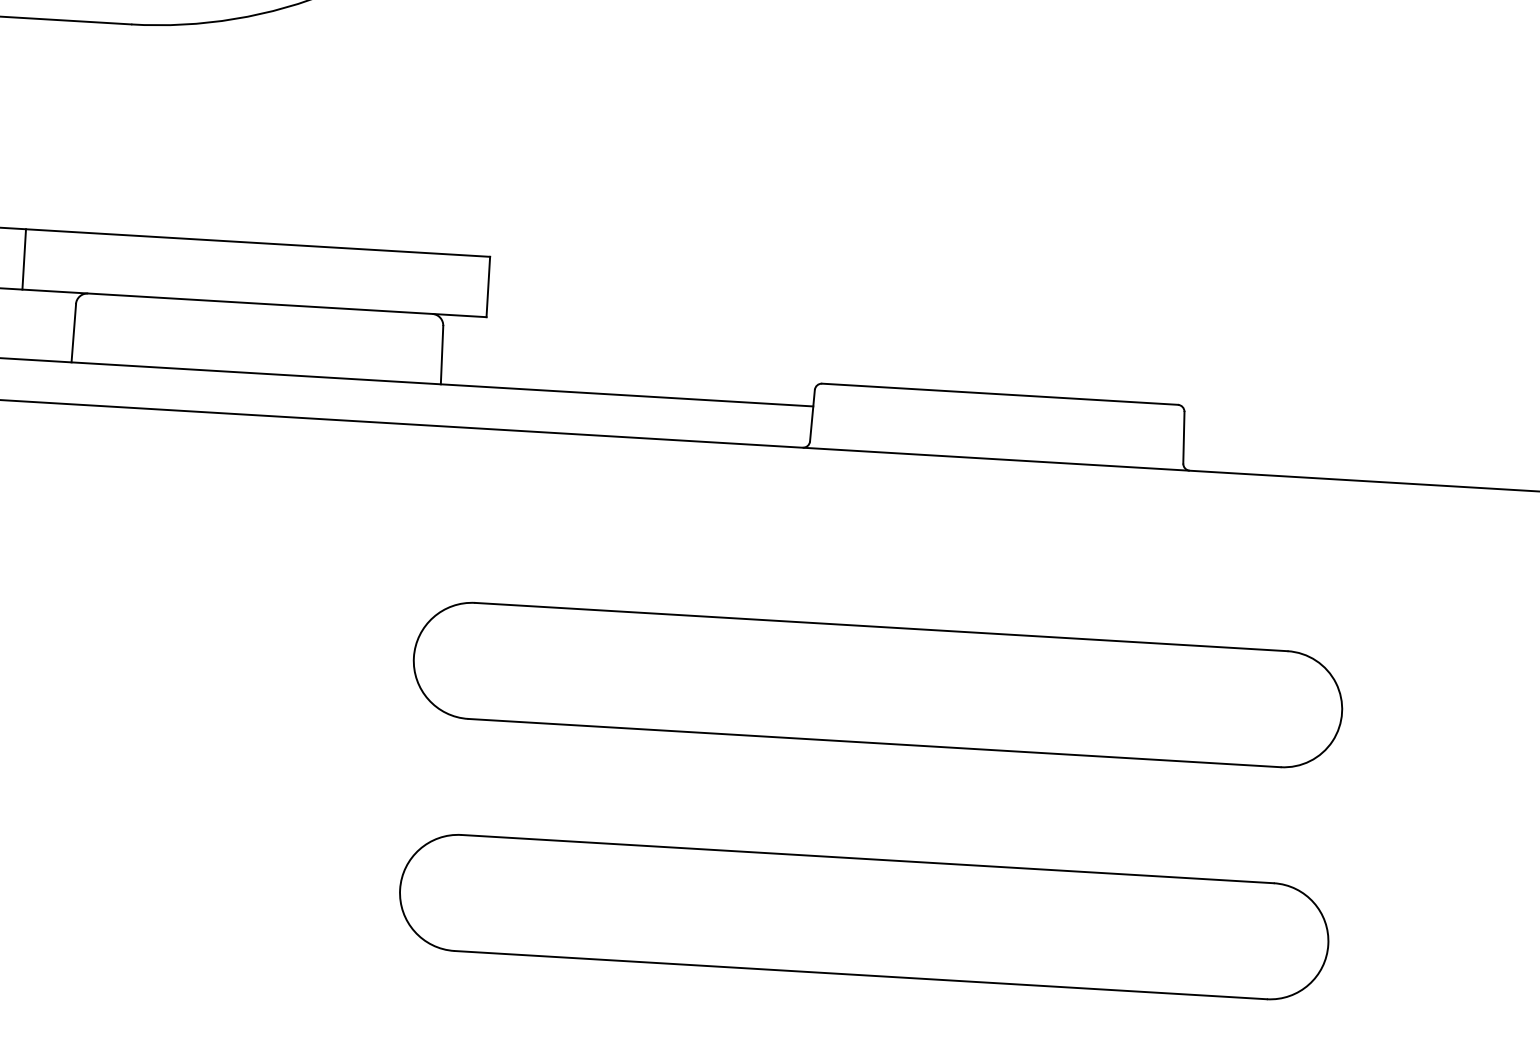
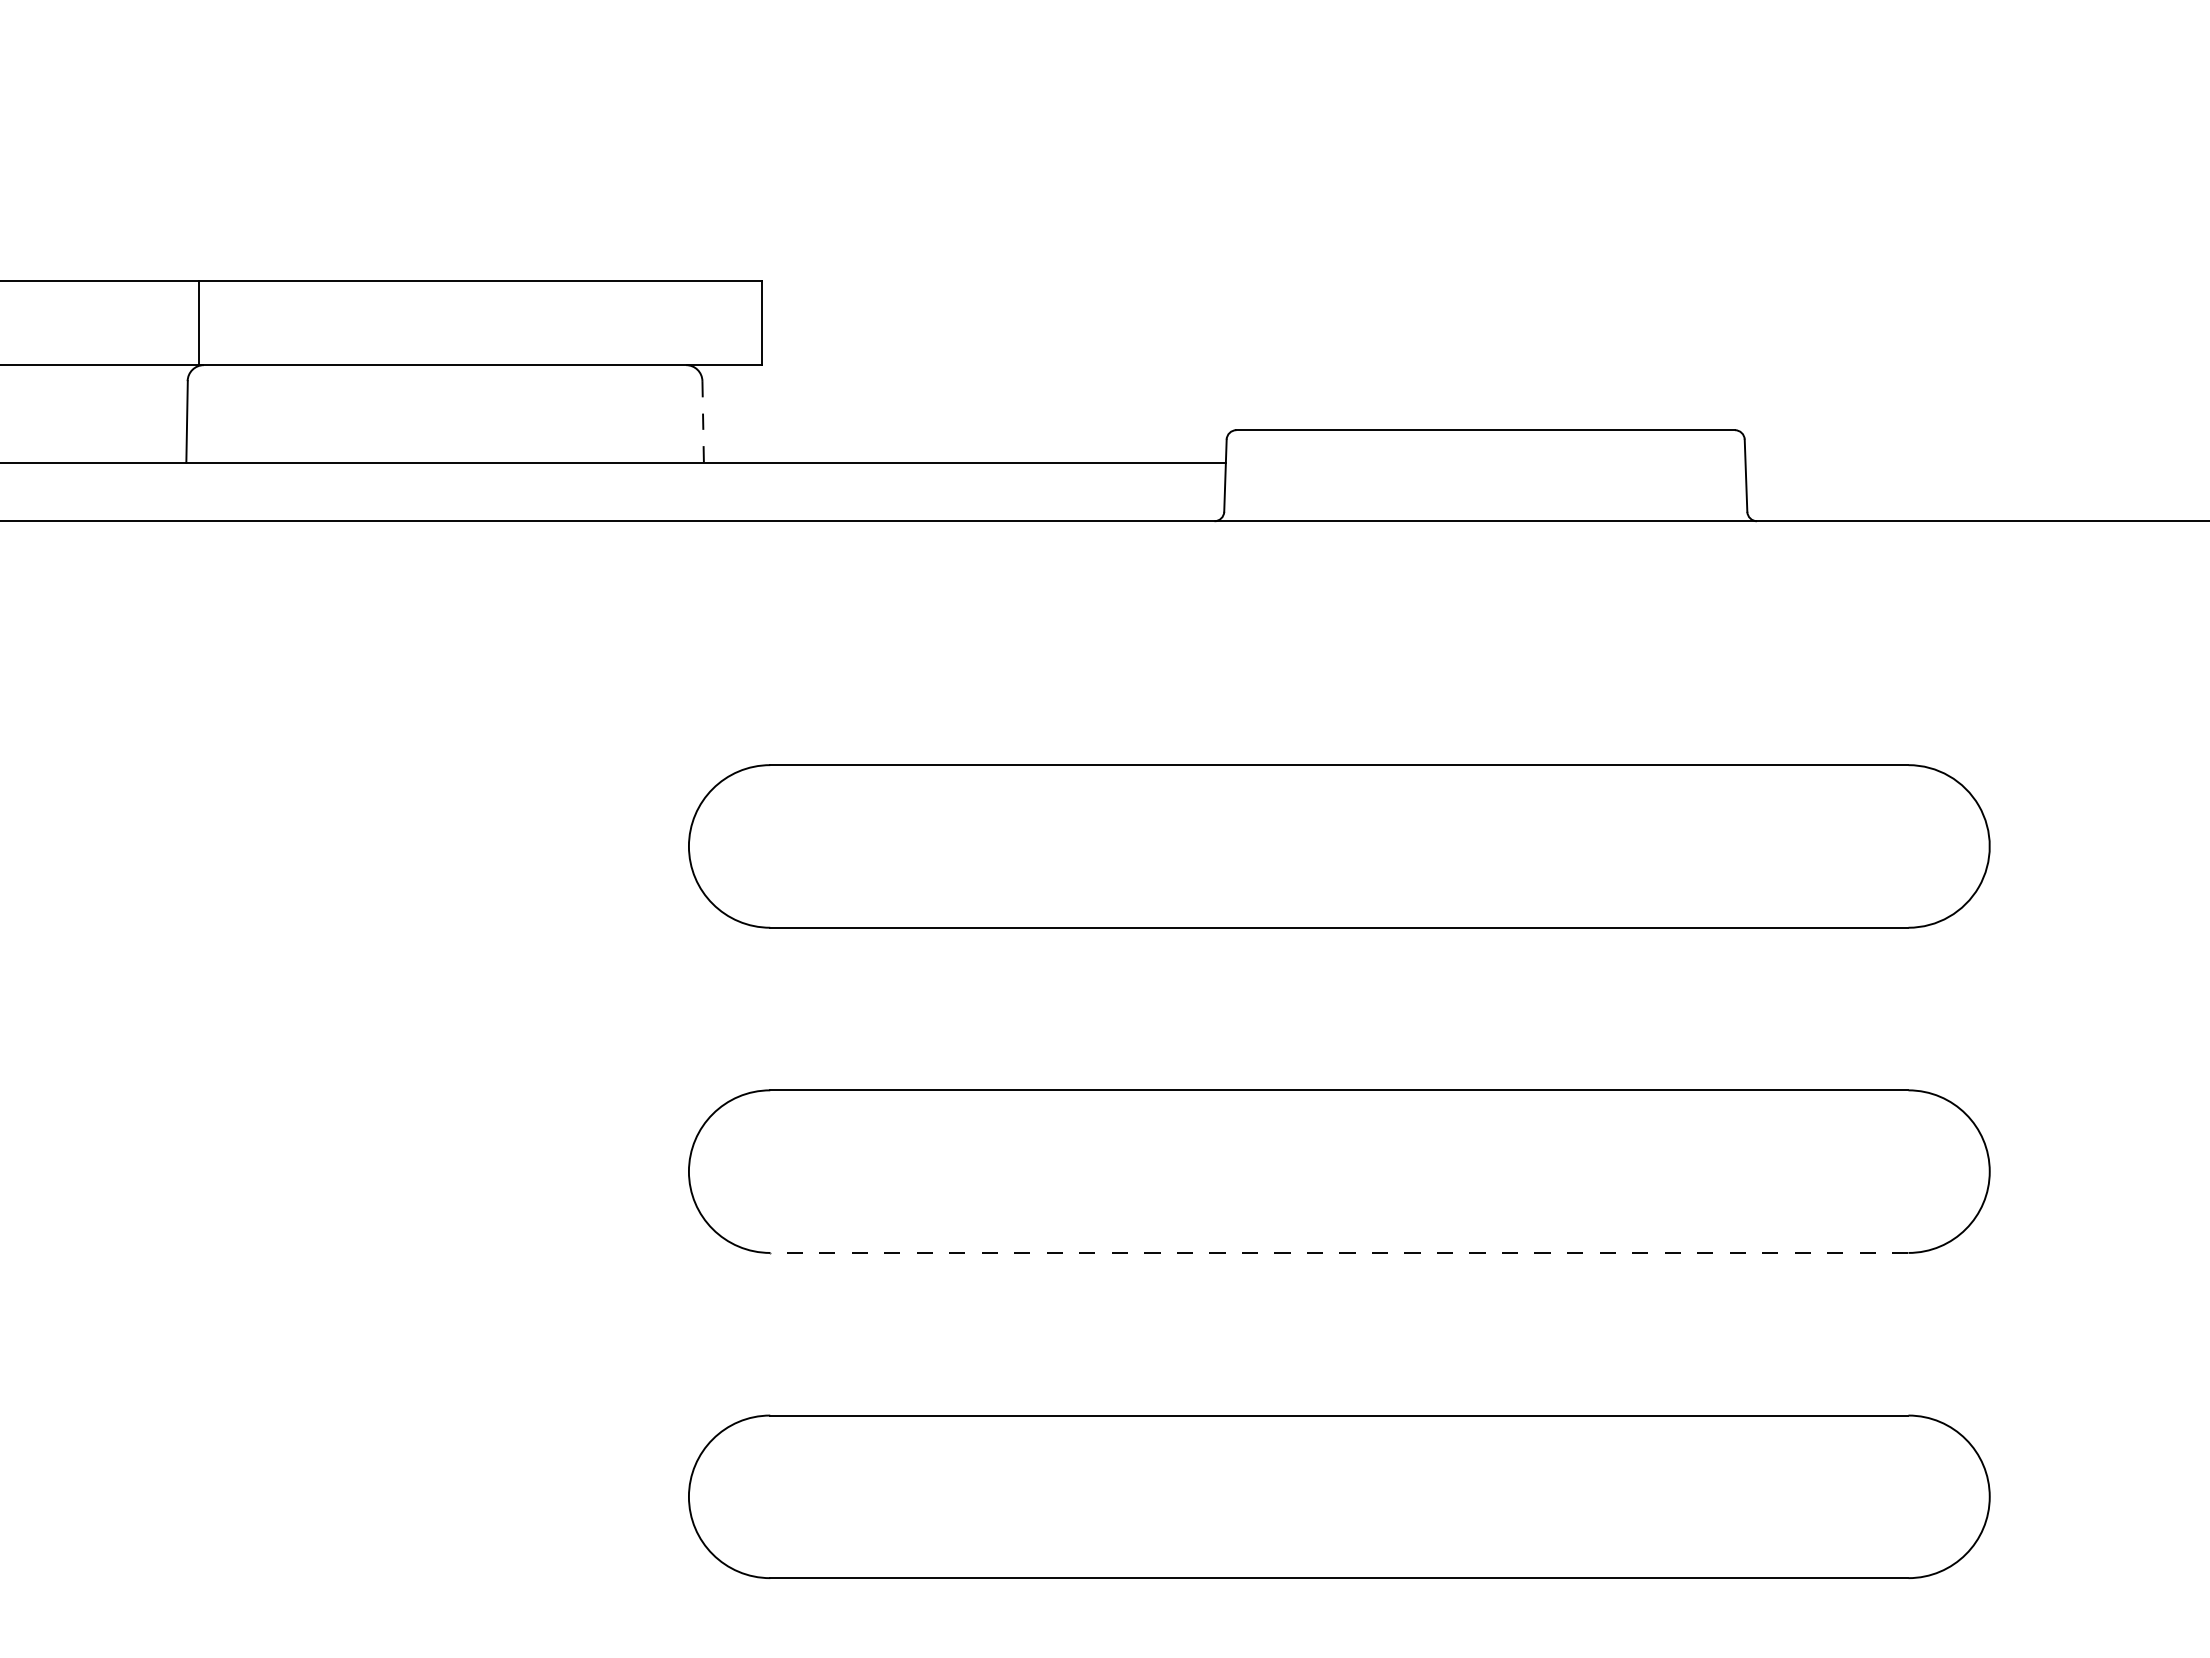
line: (24, 259) -> (198, 322), moved
line: (442, 354) -> (703, 421), solid -> dashed
line: (860, 974) -> (1338, 1252), solid -> dashed

